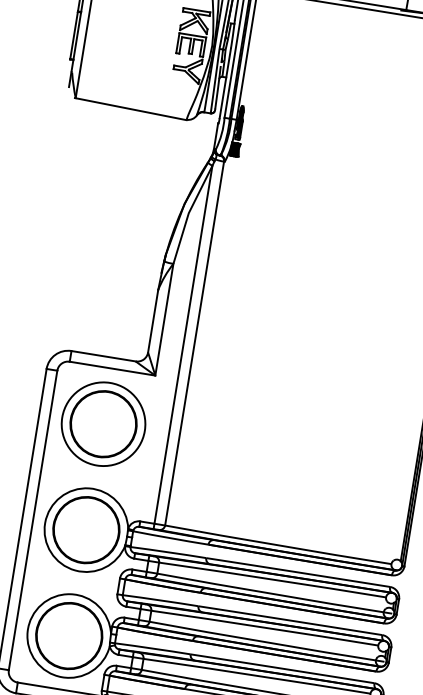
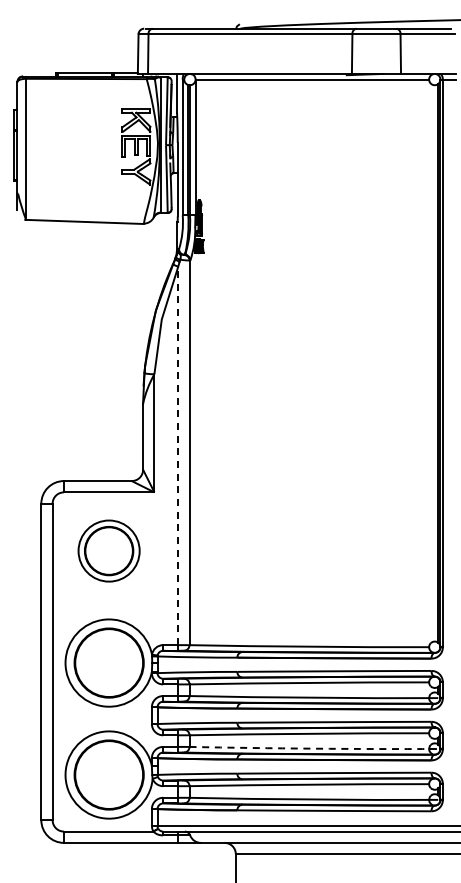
line: (183, 344) -> (178, 455), solid -> dashed
part: (103, 423) -> (108, 550), size x0.7
arc: (266, 642) -> (313, 748), solid -> dashed

